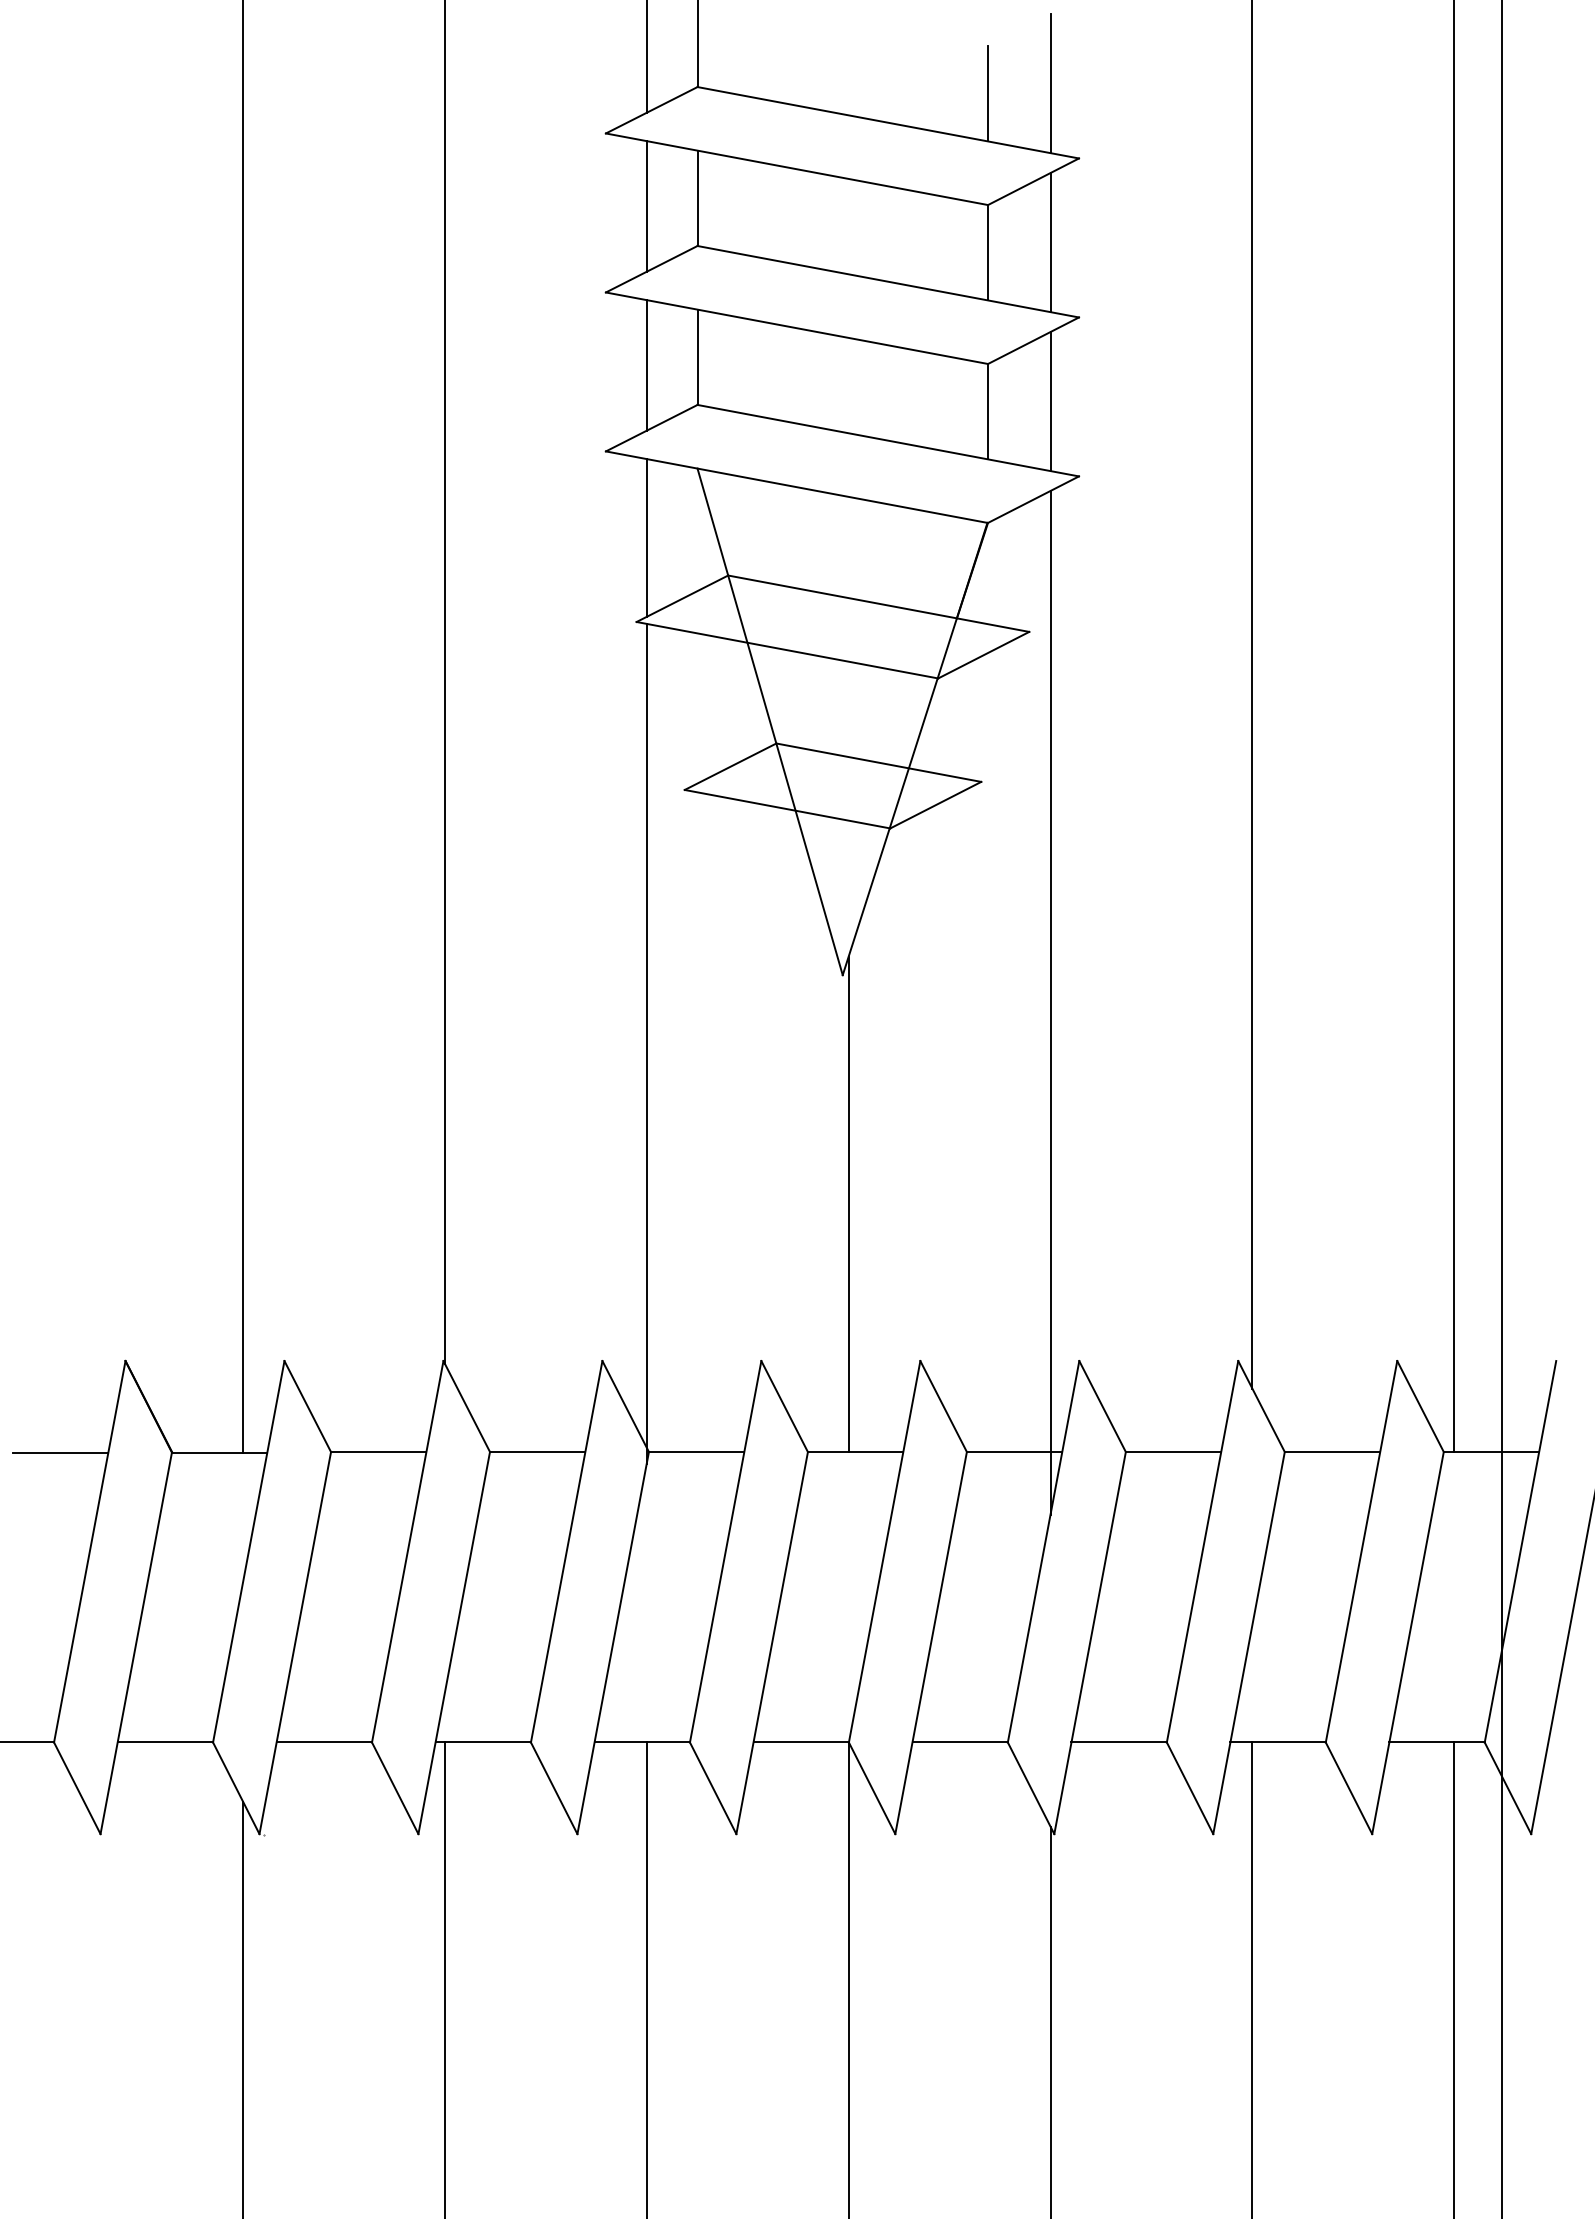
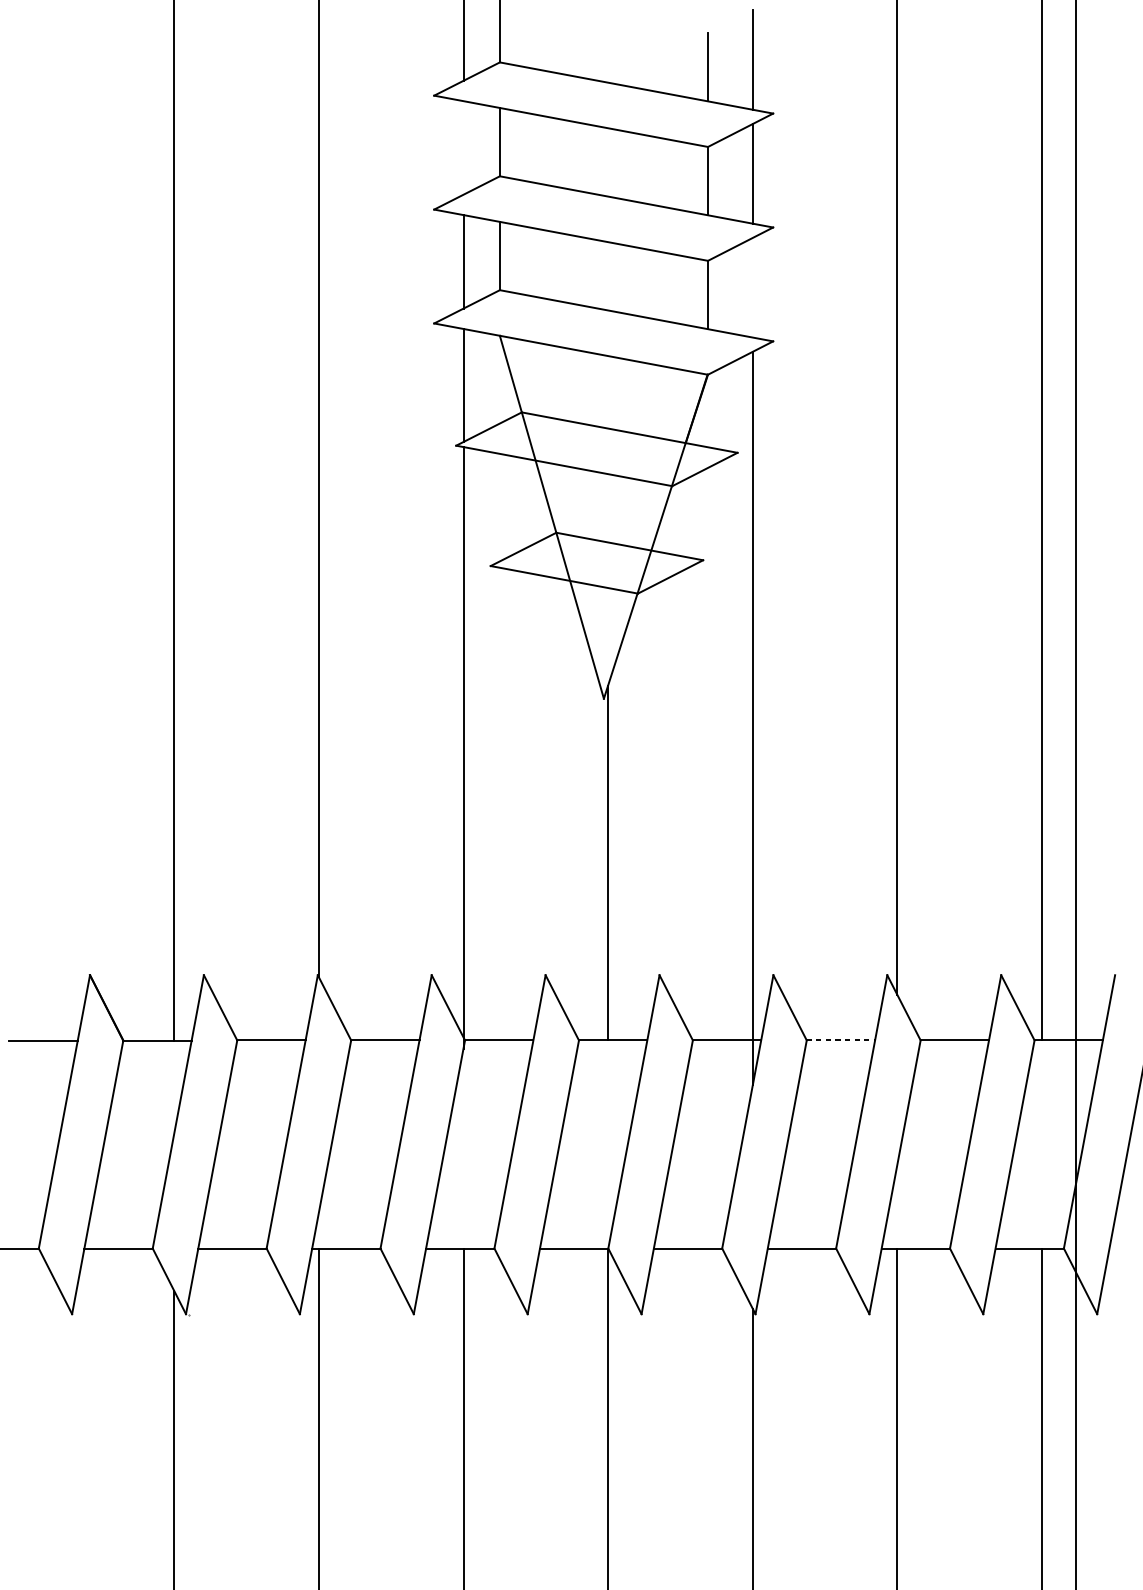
line: (646, 206) -> (463, 148), removed
line: (1050, 401) -> (752, 287), removed
line: (1173, 1452) -> (840, 1040), solid -> dashed

